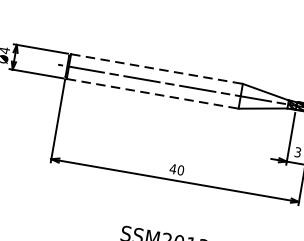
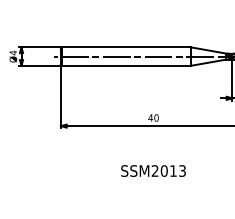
line: (157, 69) -> (126, 47), dashed -> solid
line: (152, 93) -> (126, 65), dashed -> solid

